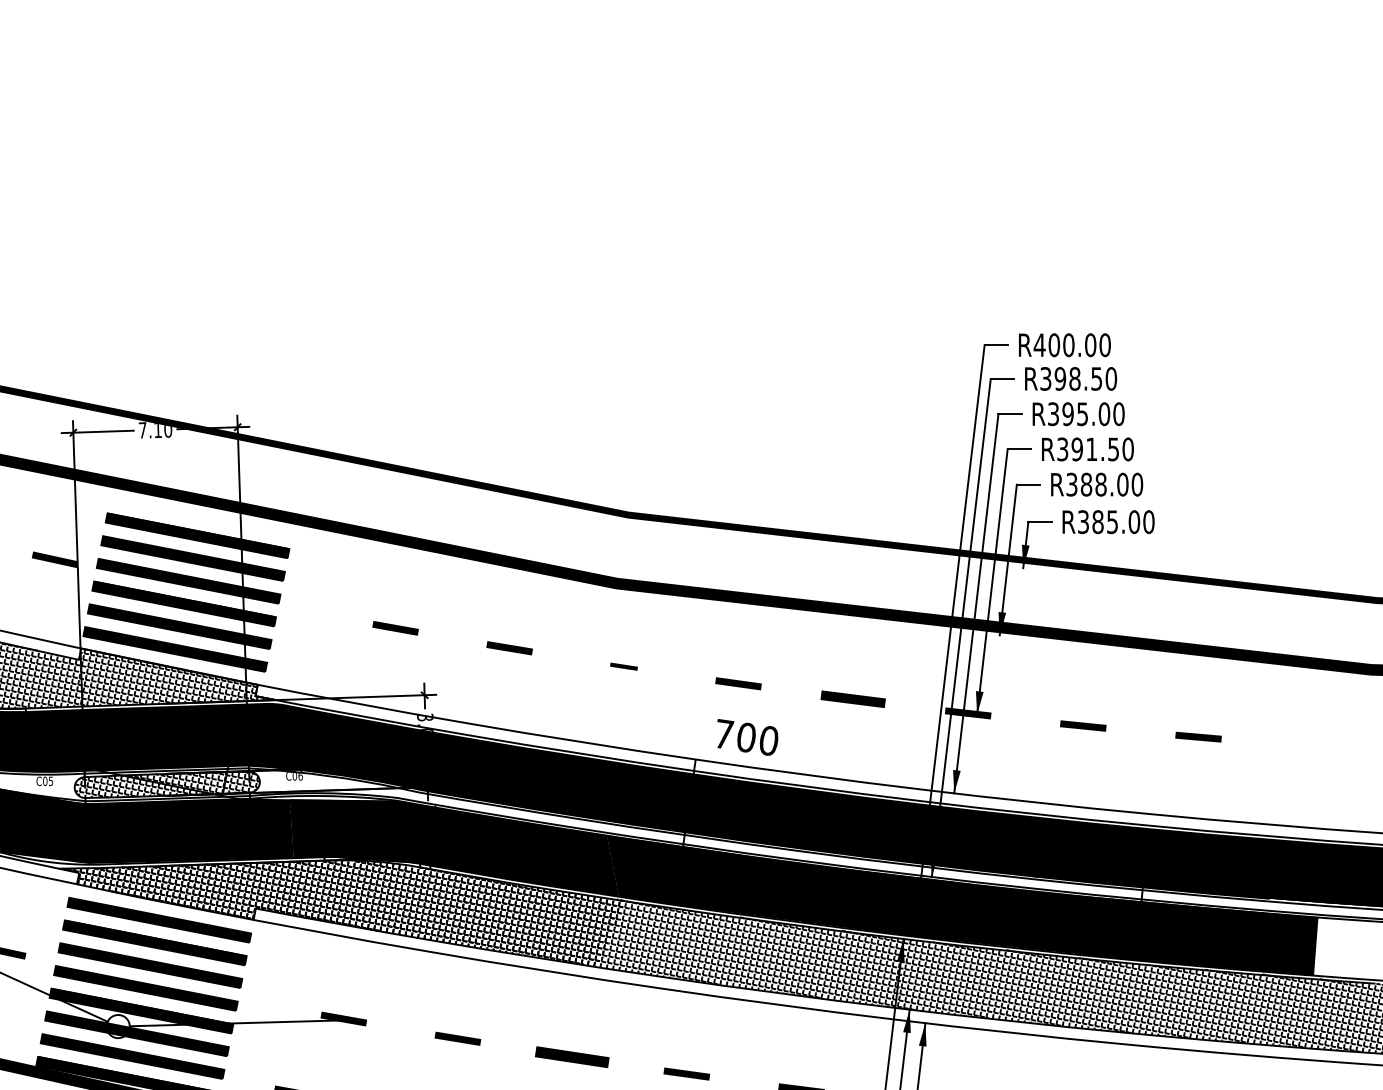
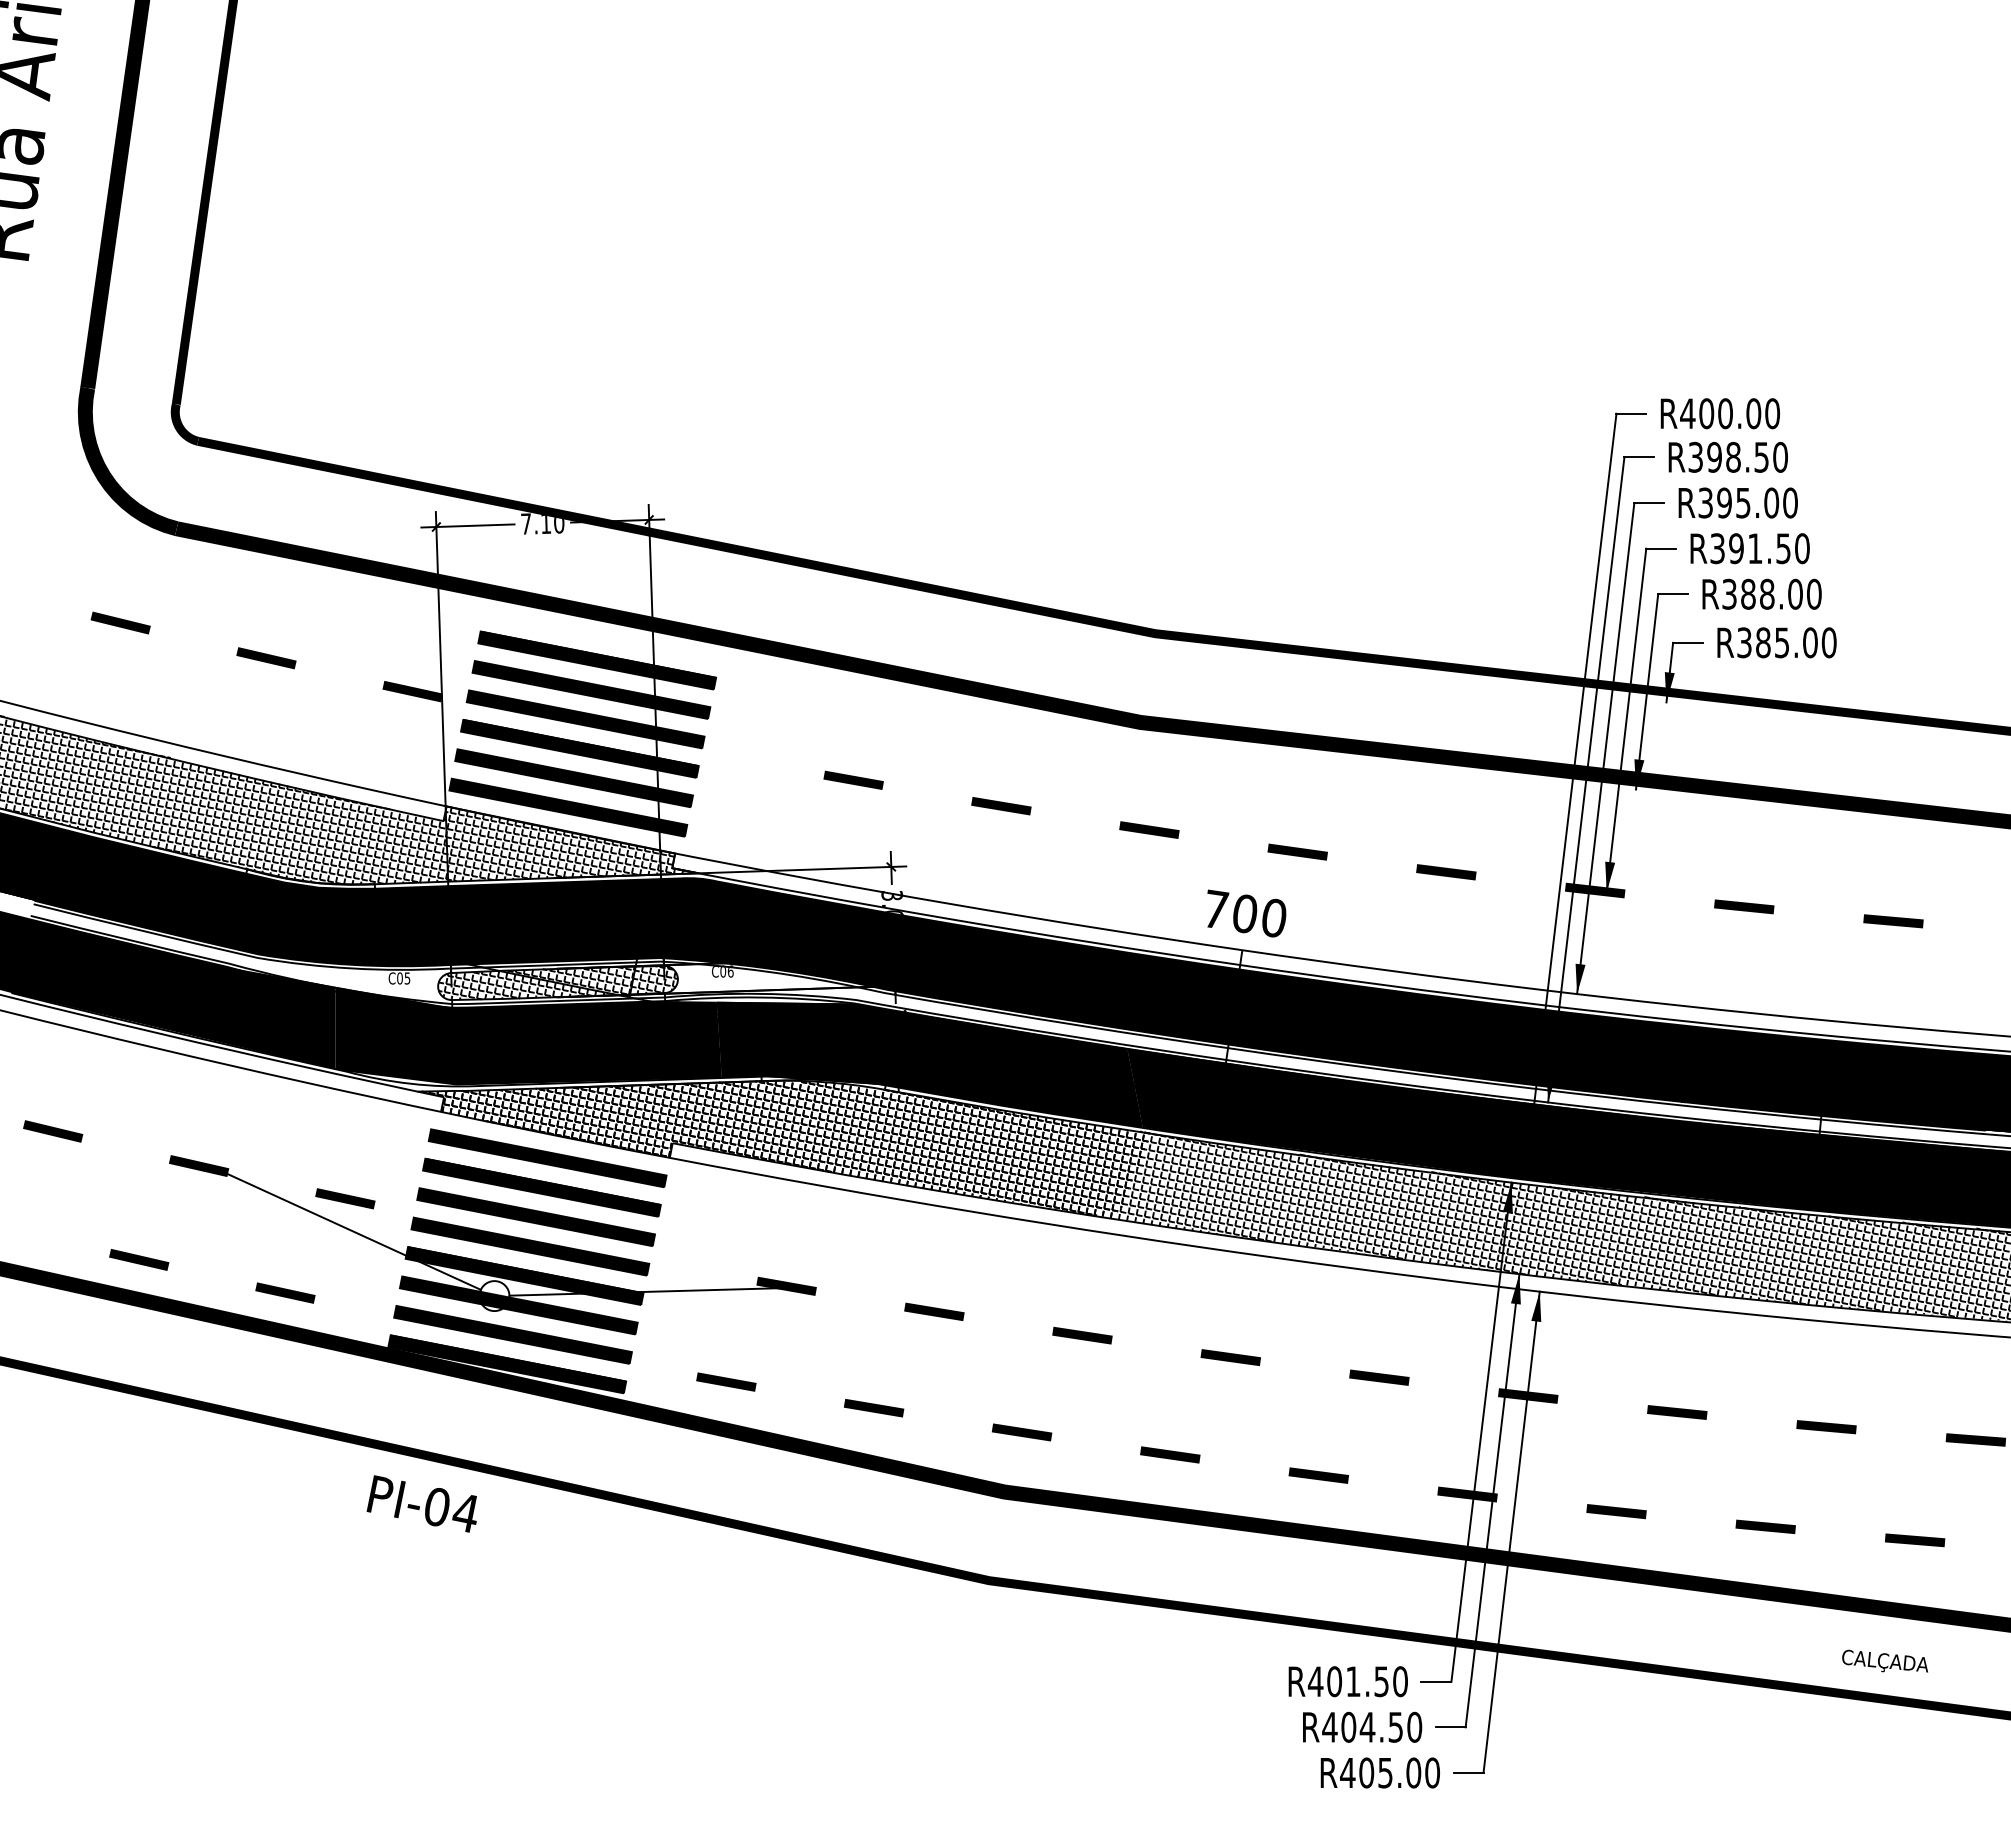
part: (624, 666) -> (1149, 829), size x1.67
part: (853, 699) -> (1446, 872), size x0.71
text: (747, 737) -> (1246, 913), moved
part: (572, 1057) -> (1082, 1335), size x0.62

